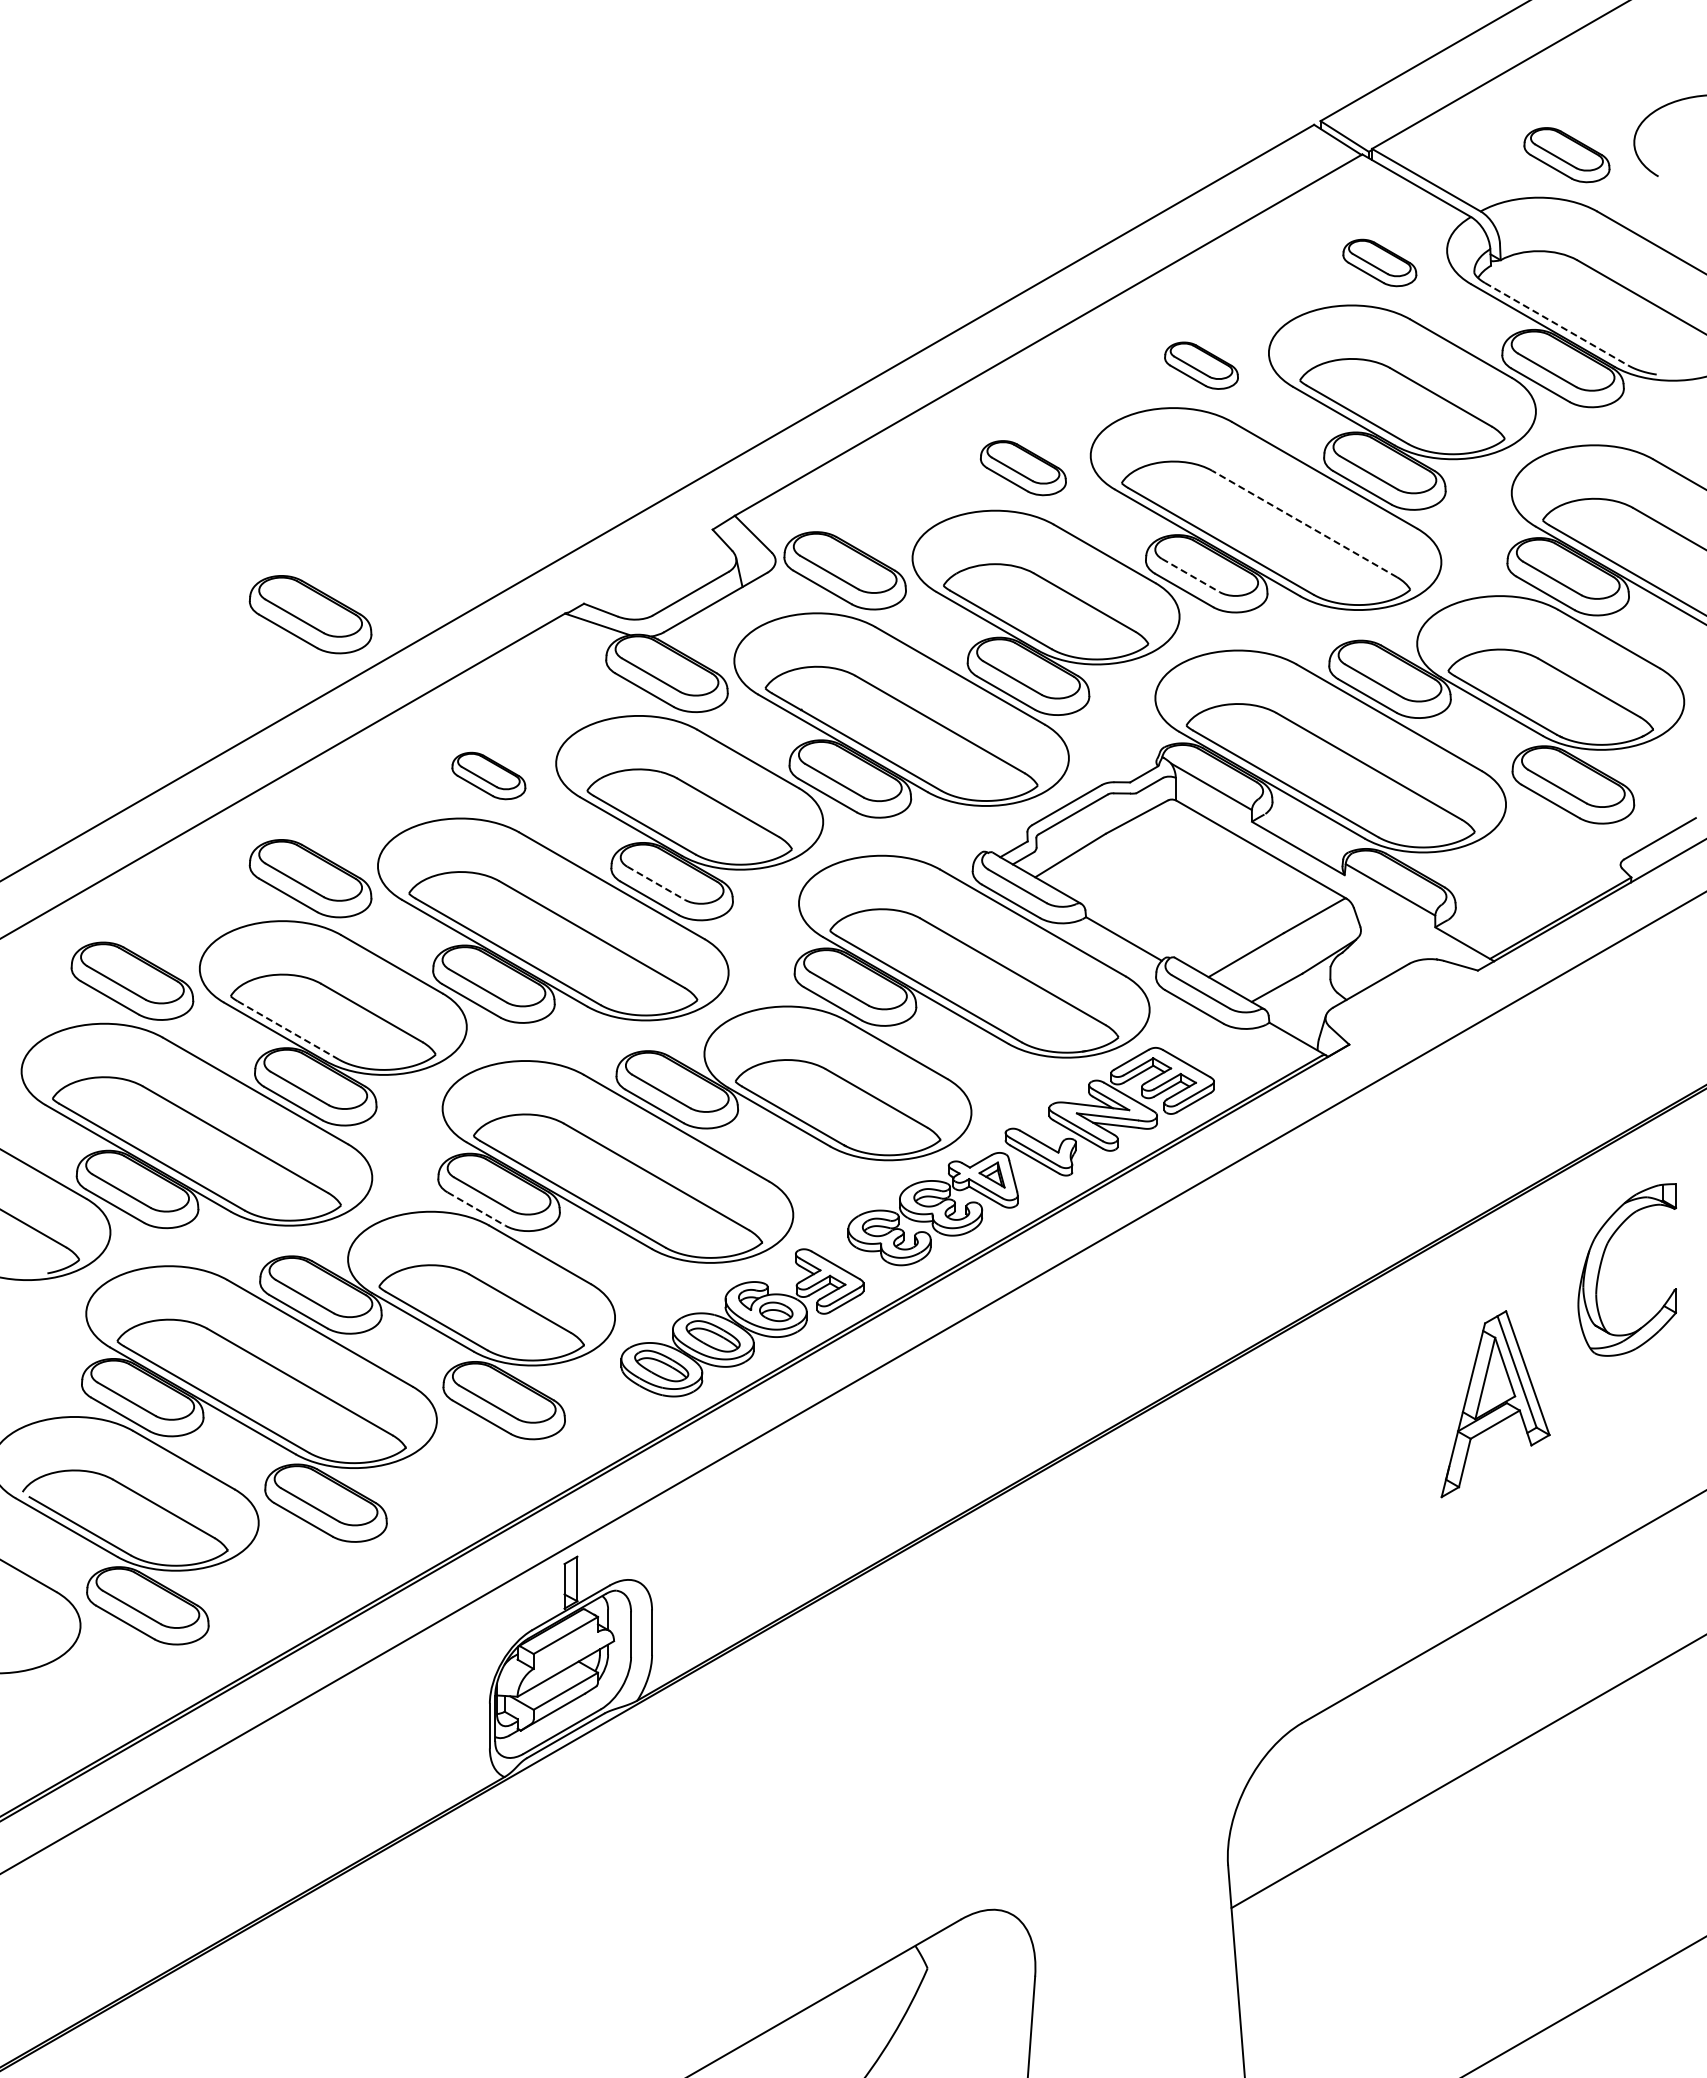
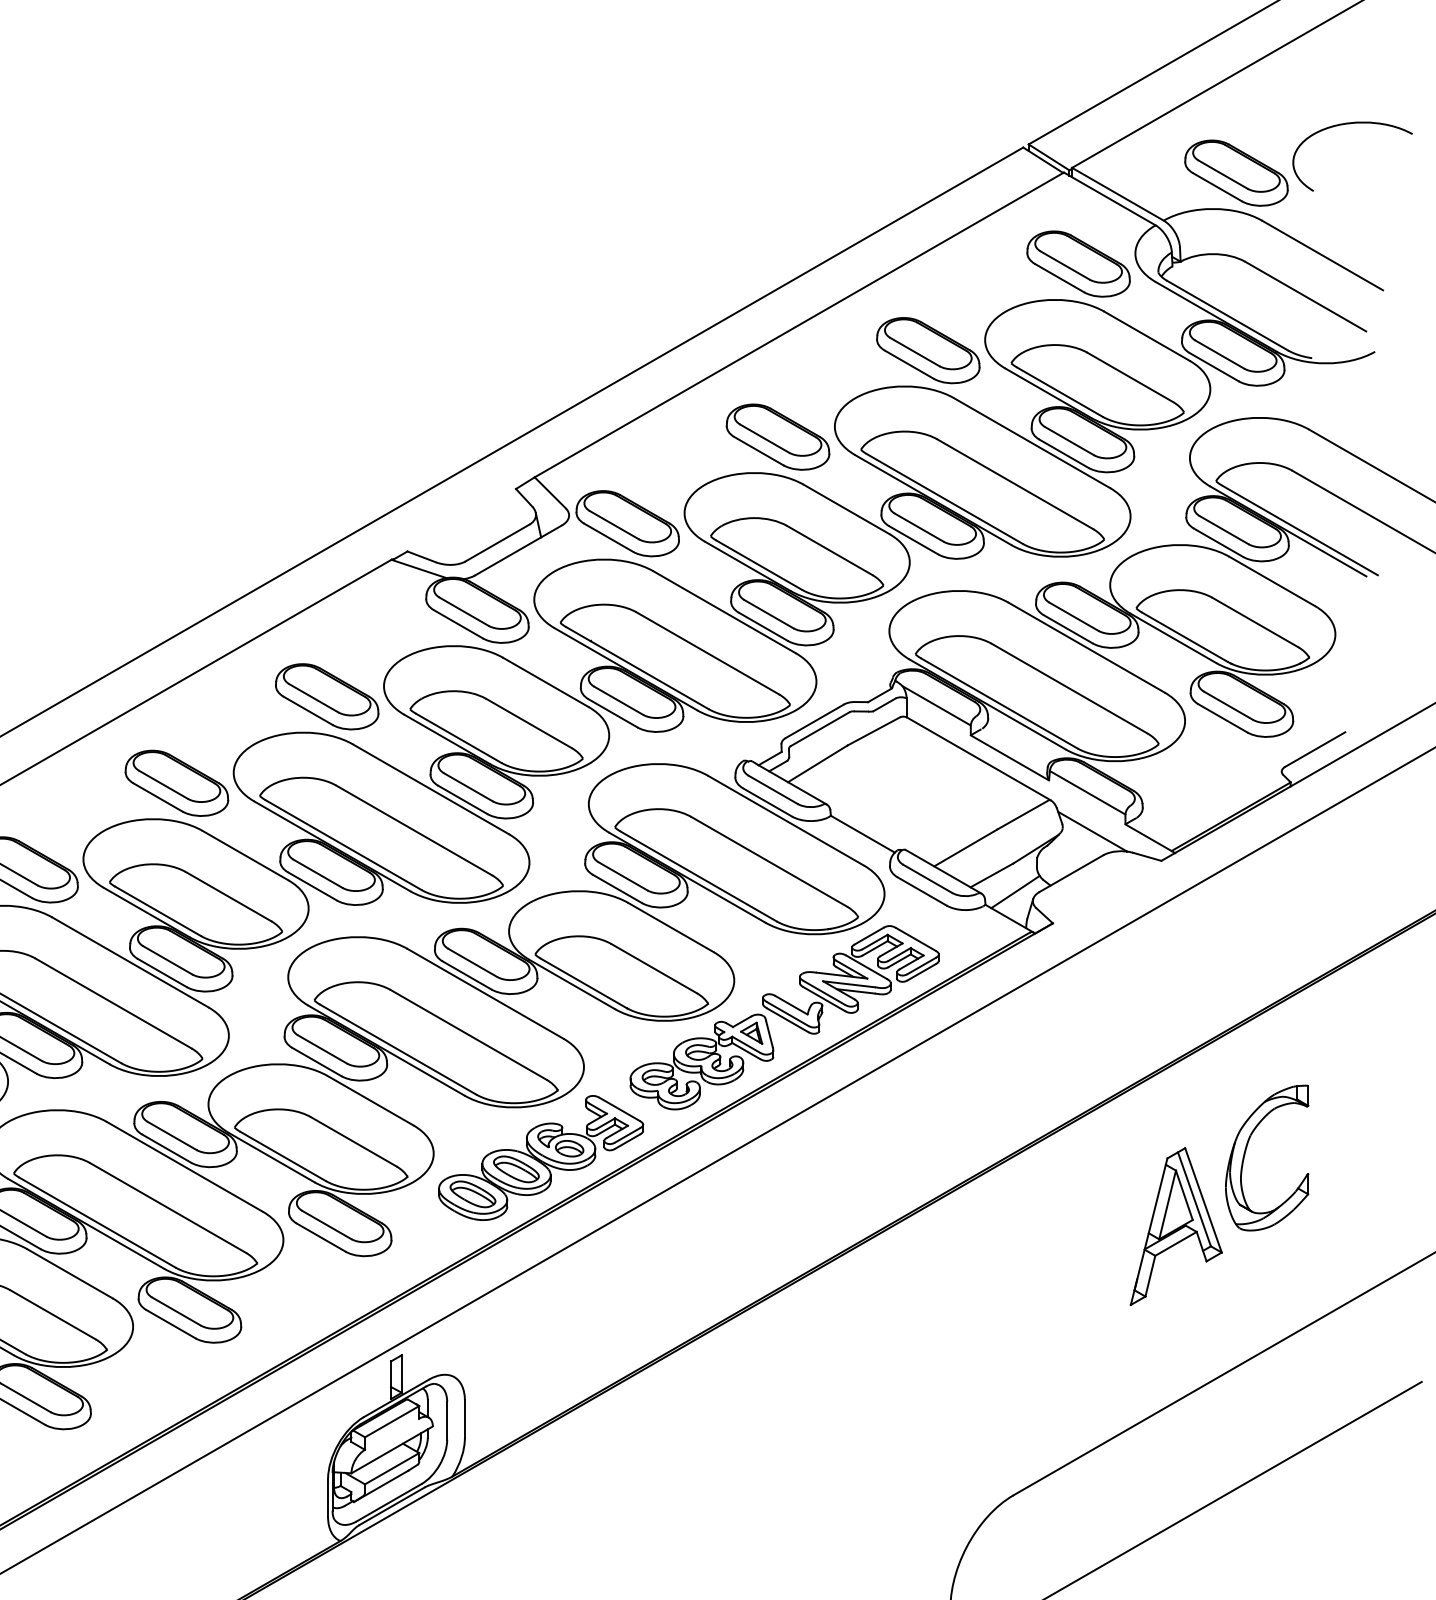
part: (1566, 154) -> (1236, 172), size x1.43
part: (1379, 262) -> (1078, 263), size x1.67
line: (1556, 324) -> (1227, 315), dashed -> solid
part: (1201, 365) -> (928, 350), size x1.67
part: (1023, 467) -> (778, 436), size x1.43
line: (1304, 524) -> (1015, 484), dashed -> solid
line: (1191, 575) -> (919, 527), dashed -> solid
part: (310, 614) -> (176, 560), removed
part: (488, 775) -> (326, 696), size x1.67
line: (656, 883) -> (468, 787), dashed -> solid
line: (1395, 935) -> (1091, 831), added
line: (1304, 1007) -> (1015, 892), added
line: (288, 1030) -> (158, 911), dashed -> solid
line: (477, 1209) -> (317, 1062), dashed -> solid
part: (1602, 1262) -> (1246, 1151), moved

